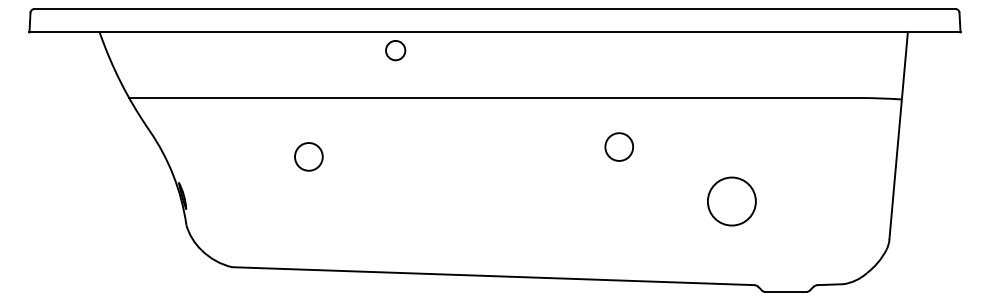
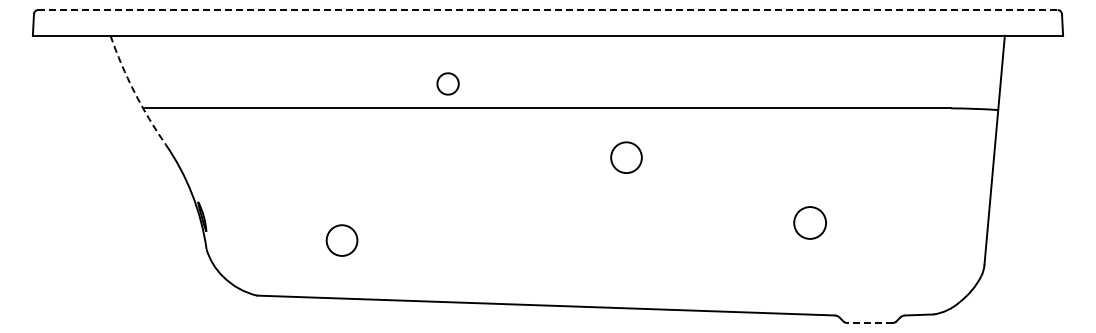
line: (494, 9) -> (547, 10), solid -> dashed
circle: (395, 50) -> (447, 83), moved
arc: (121, 83) -> (134, 92), solid -> dashed
circle: (619, 146) -> (626, 157), moved
circle: (308, 156) -> (341, 240), moved
circle: (731, 201) -> (809, 222), size x0.6
line: (785, 291) -> (869, 322), solid -> dashed

